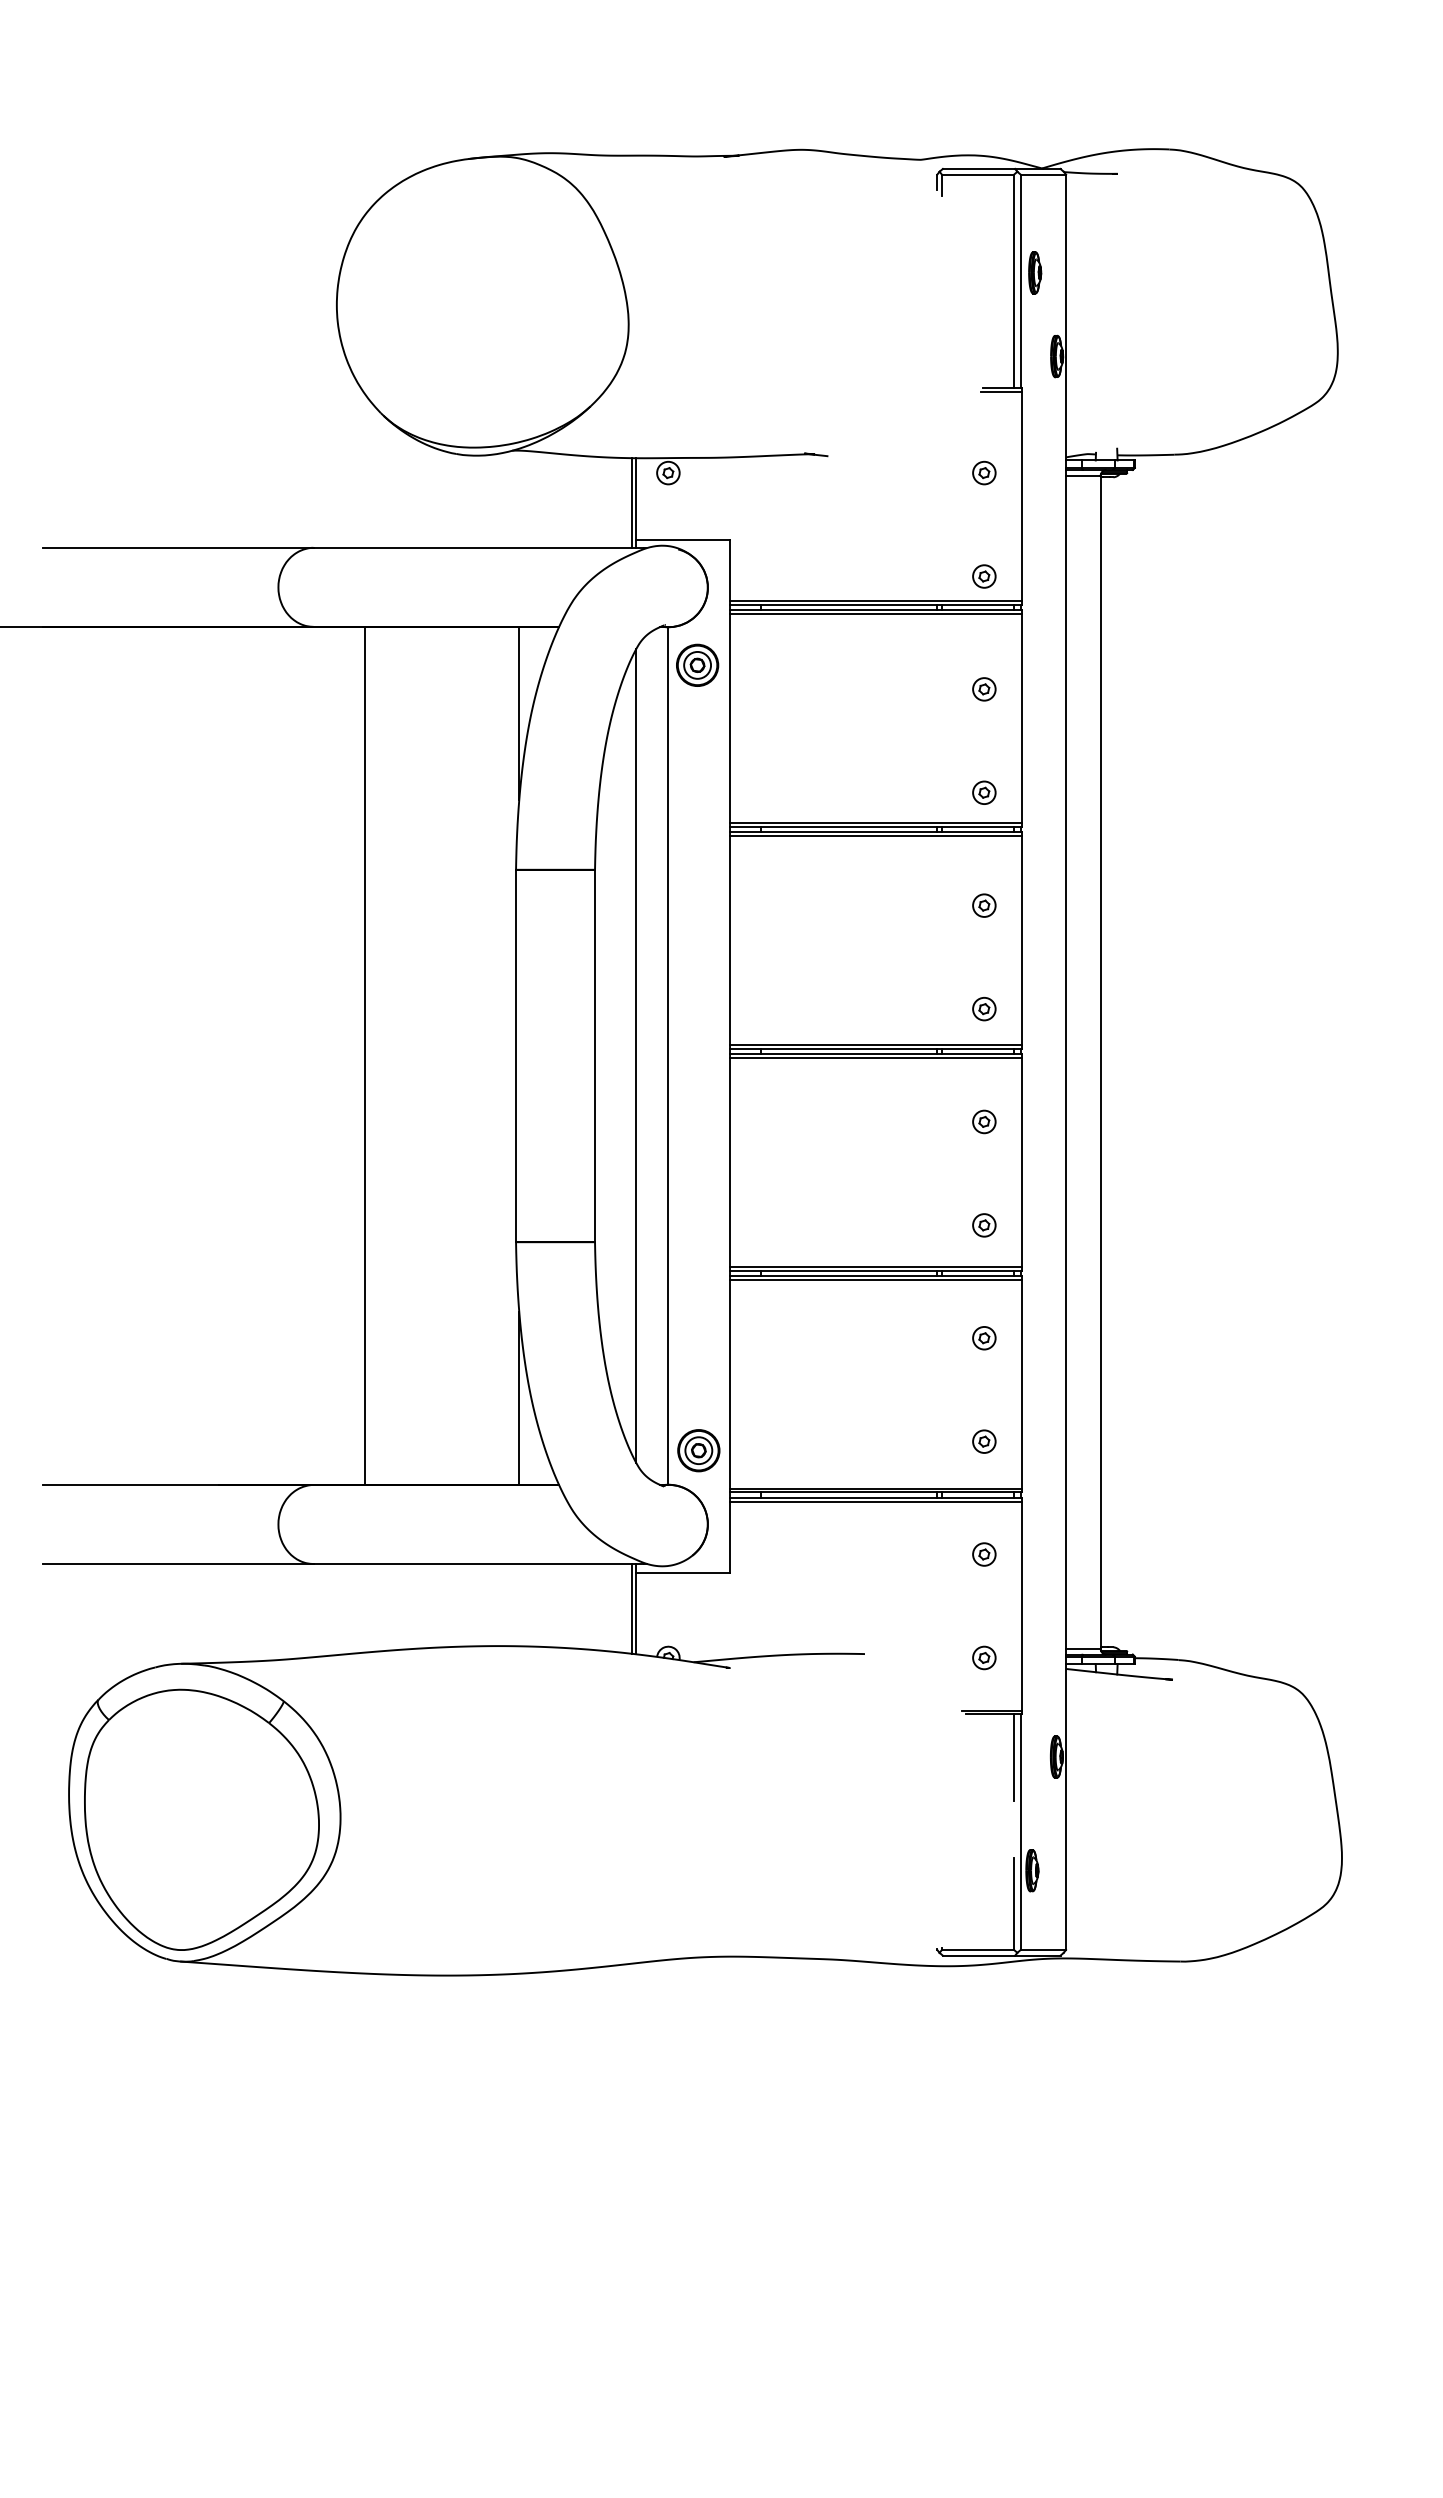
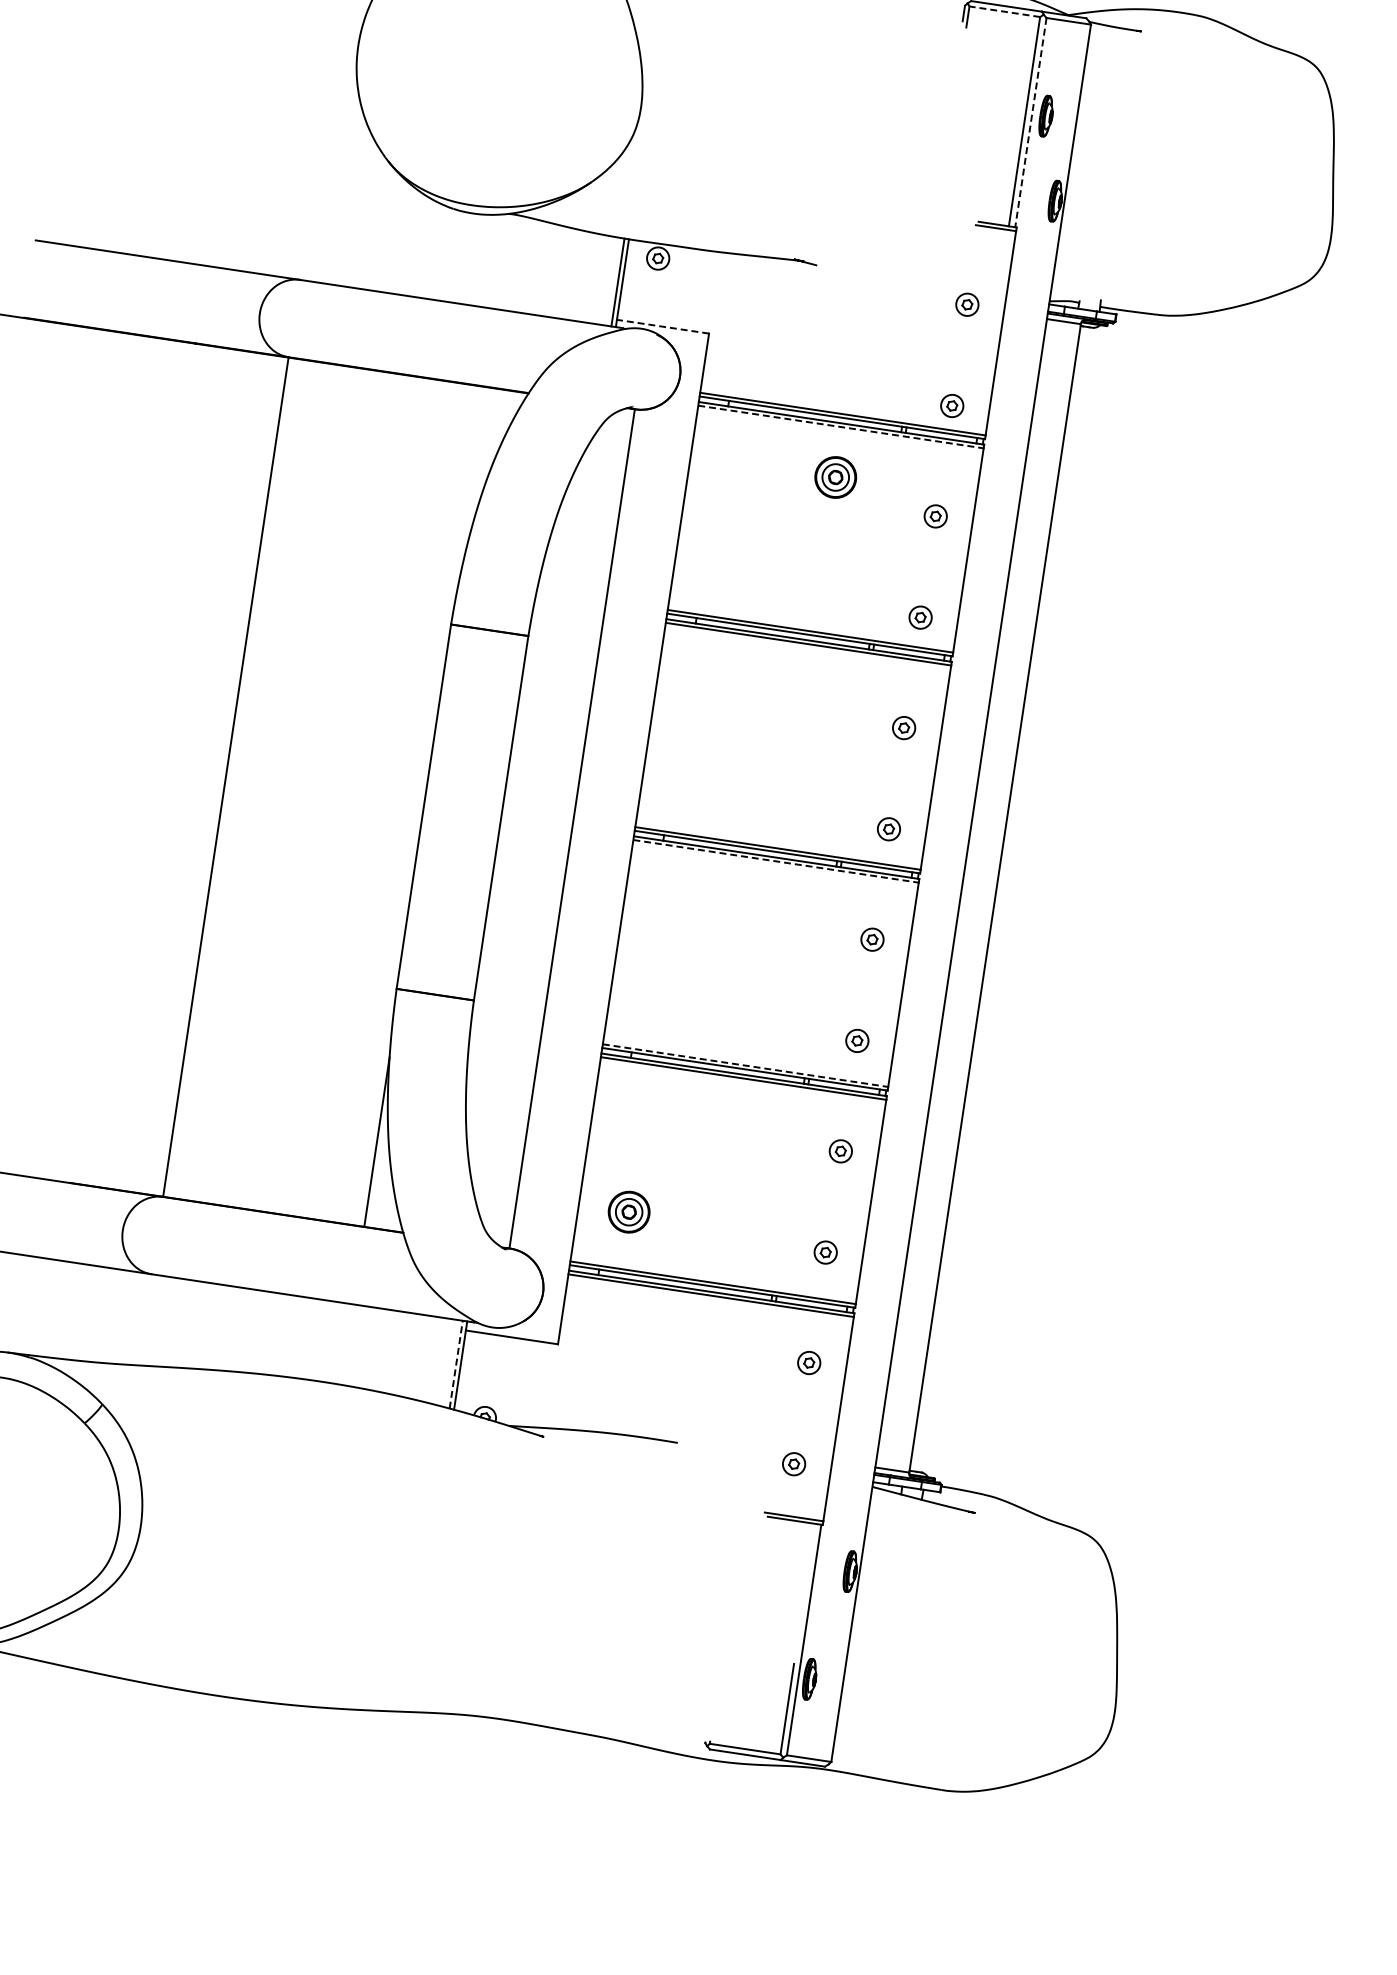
line: (977, 174) -> (1004, 11), solid -> dashed
line: (1020, 281) -> (1030, 122), solid -> dashed
line: (682, 540) -> (662, 326), solid -> dashed
line: (876, 614) -> (841, 427), solid -> dashed
part: (697, 664) -> (835, 476), moved
line: (519, 713) -> (477, 472), removed
line: (364, 1055) -> (225, 776), moved
line: (636, 1056) -> (541, 824), removed
line: (876, 1058) -> (776, 861), solid -> dashed
line: (876, 1266) -> (745, 1065), solid -> dashed
part: (698, 1450) -> (628, 1211), moved
line: (631, 1608) -> (456, 1364), solid -> dashed
line: (1014, 1757) -> (809, 1566), removed

